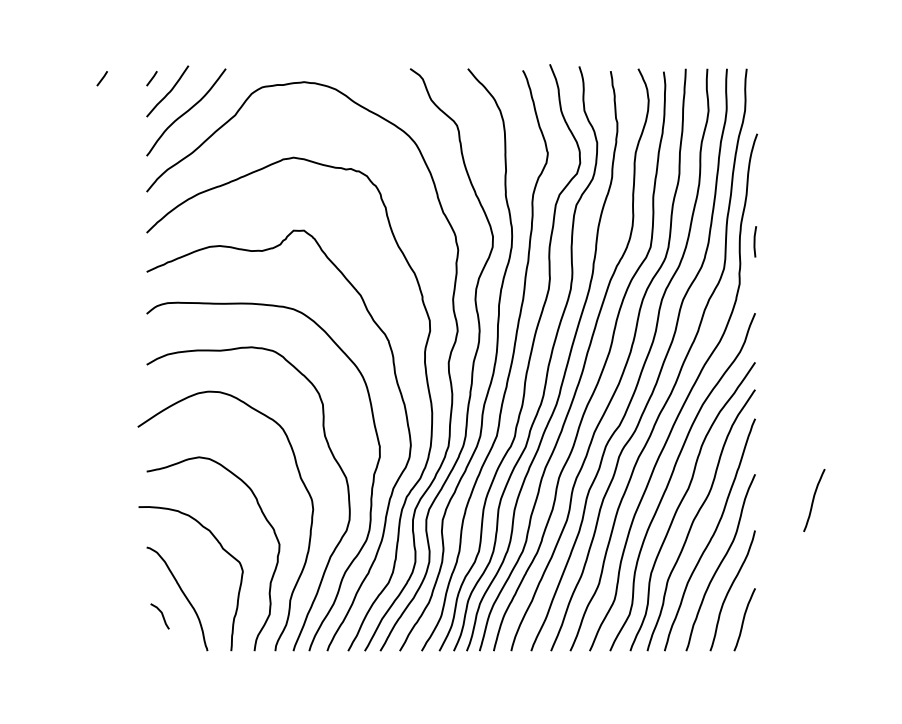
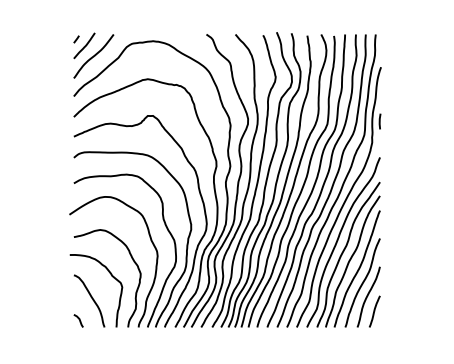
line: (102, 78) -> (51, 39), removed
line: (813, 500) -> (409, 251), removed
curve: (159, 613) -> (78, 319), moved

